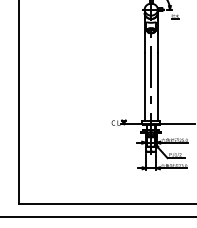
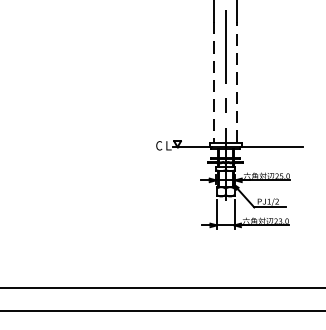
line: (157, 86) -> (236, 81), solid -> dashed
line: (144, 87) -> (213, 83), solid -> dashed

